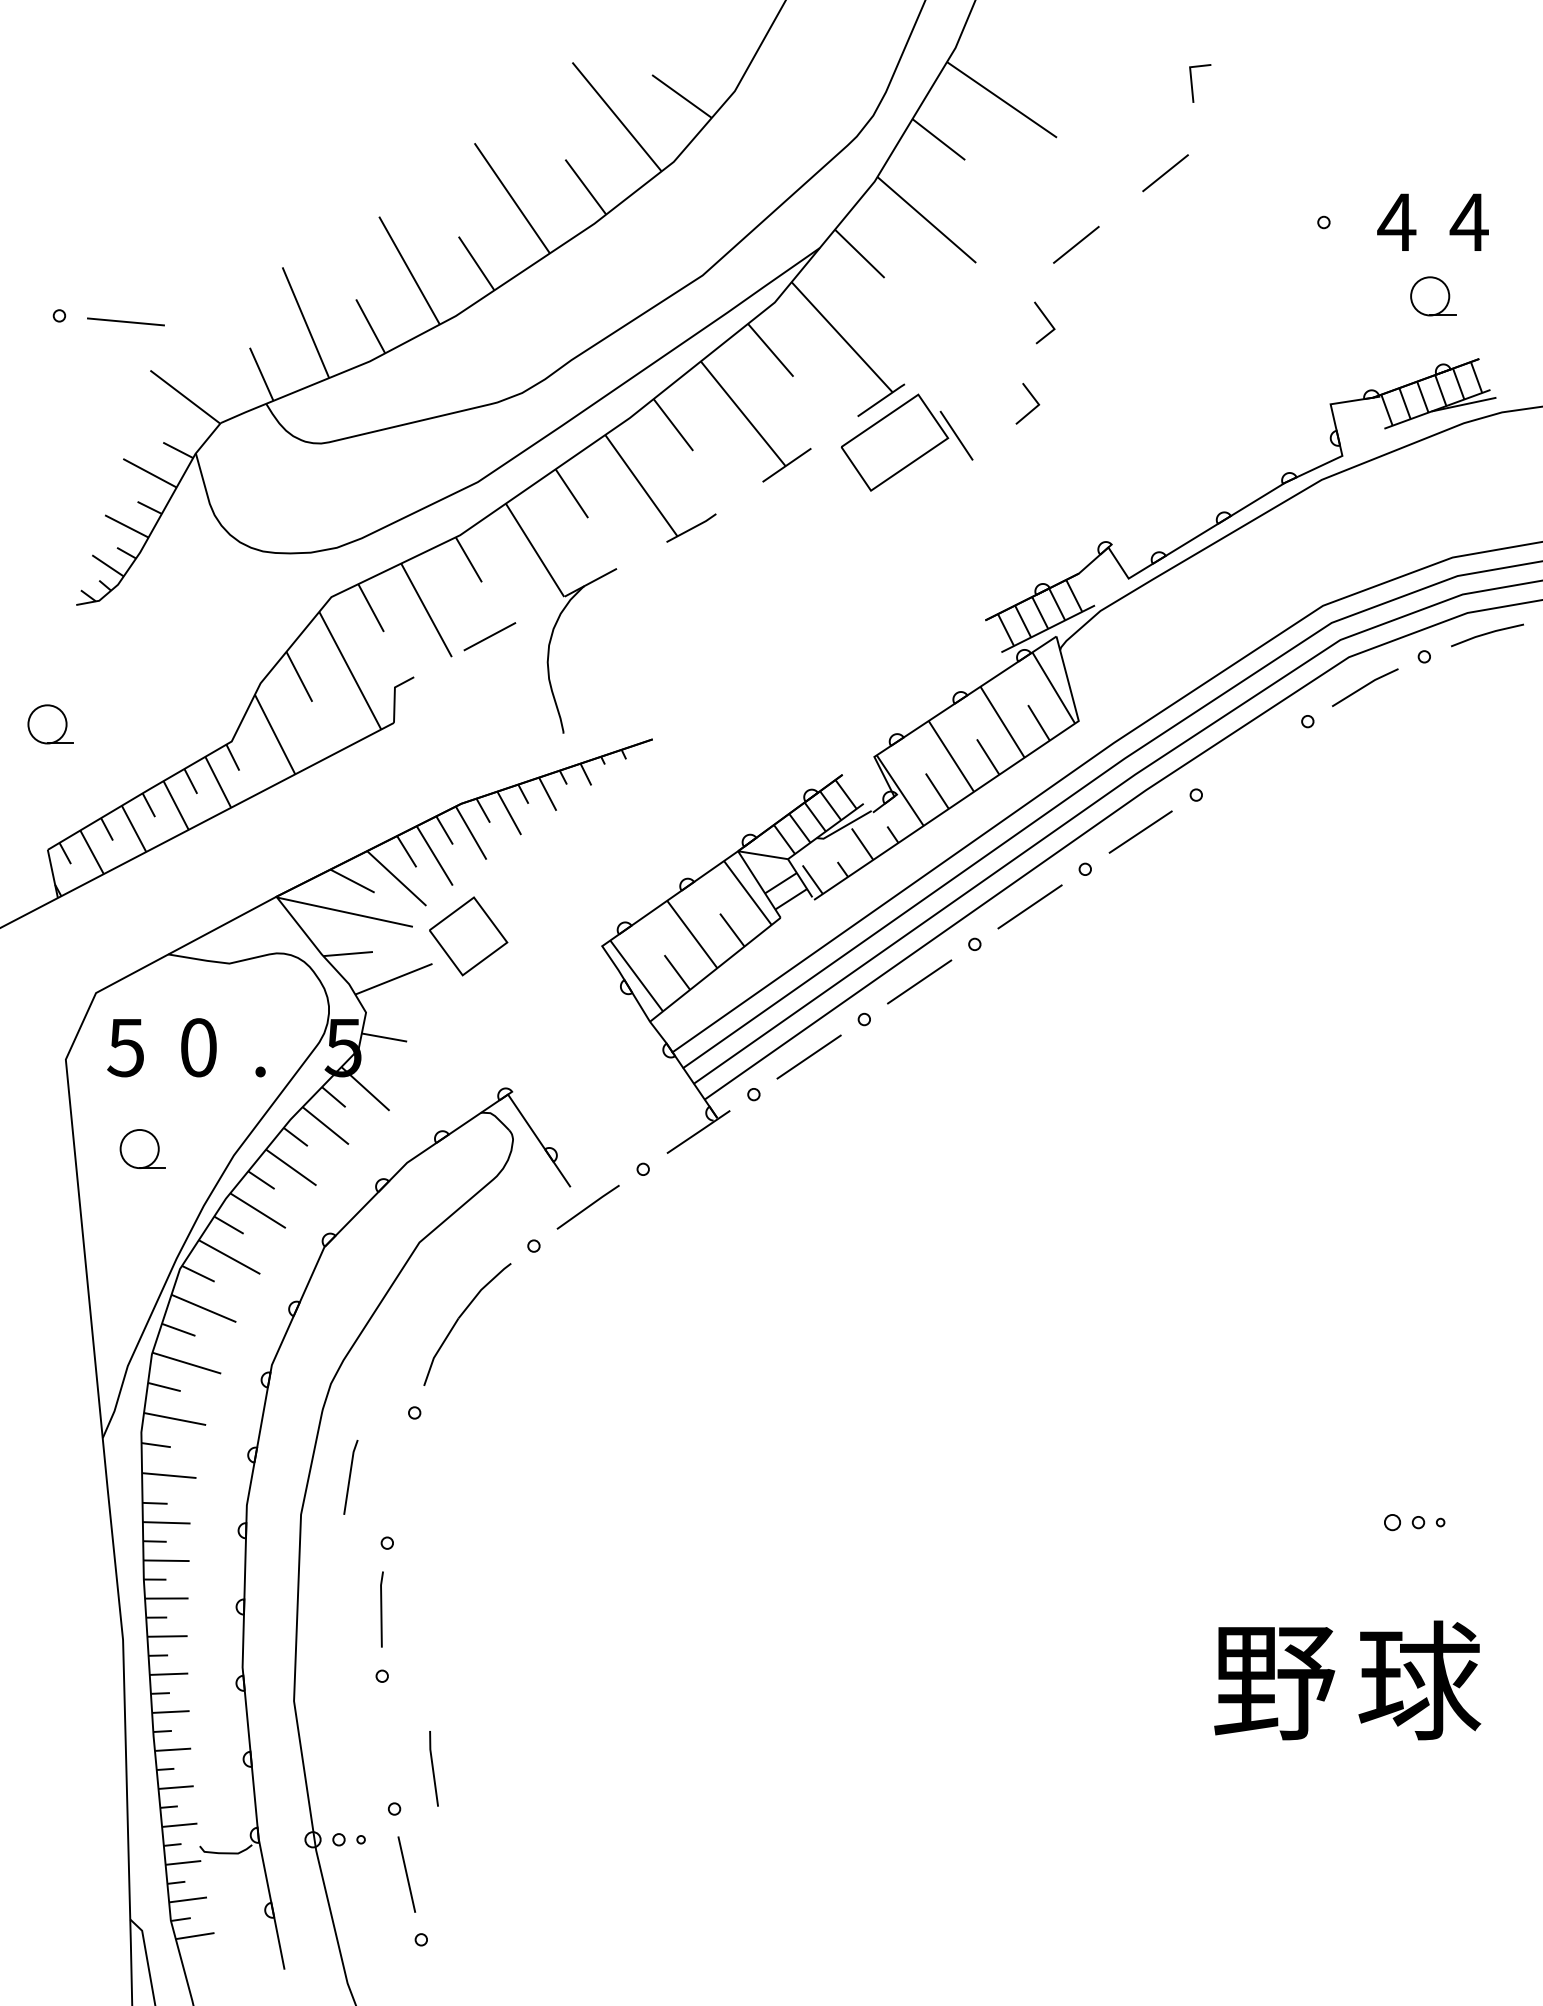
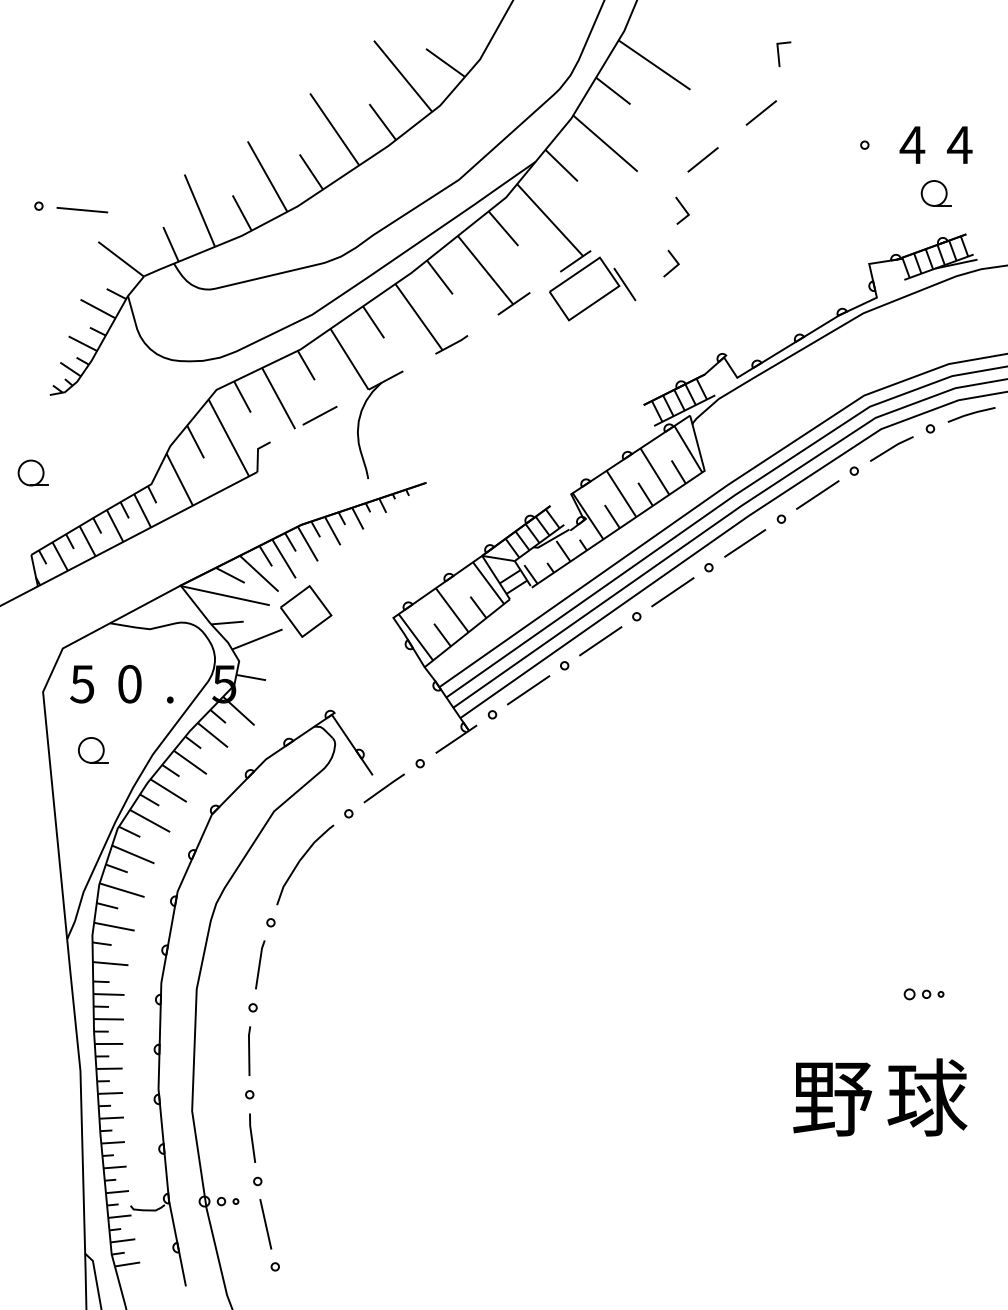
line: (1251, 757) -> (817, 494), added
line: (351, 1476) -> (260, 964), moved
line: (433, 1767) -> (252, 1137), moved

